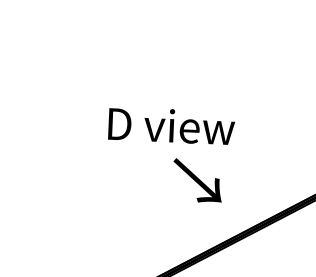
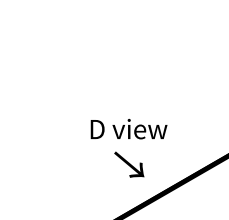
text: (170, 126) -> (128, 129), moved

